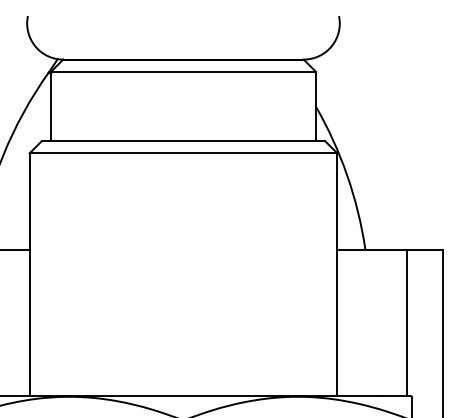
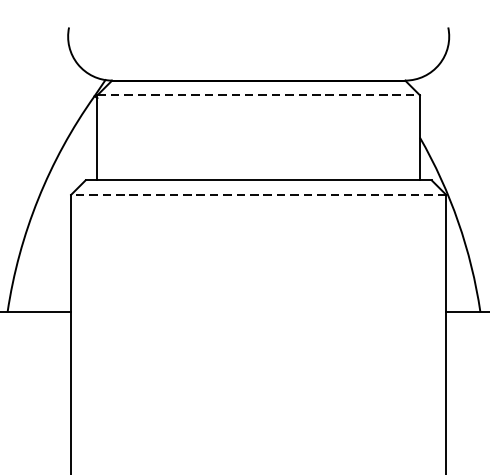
line: (184, 71) -> (259, 95), solid -> dashed
line: (183, 153) -> (258, 195), solid -> dashed

